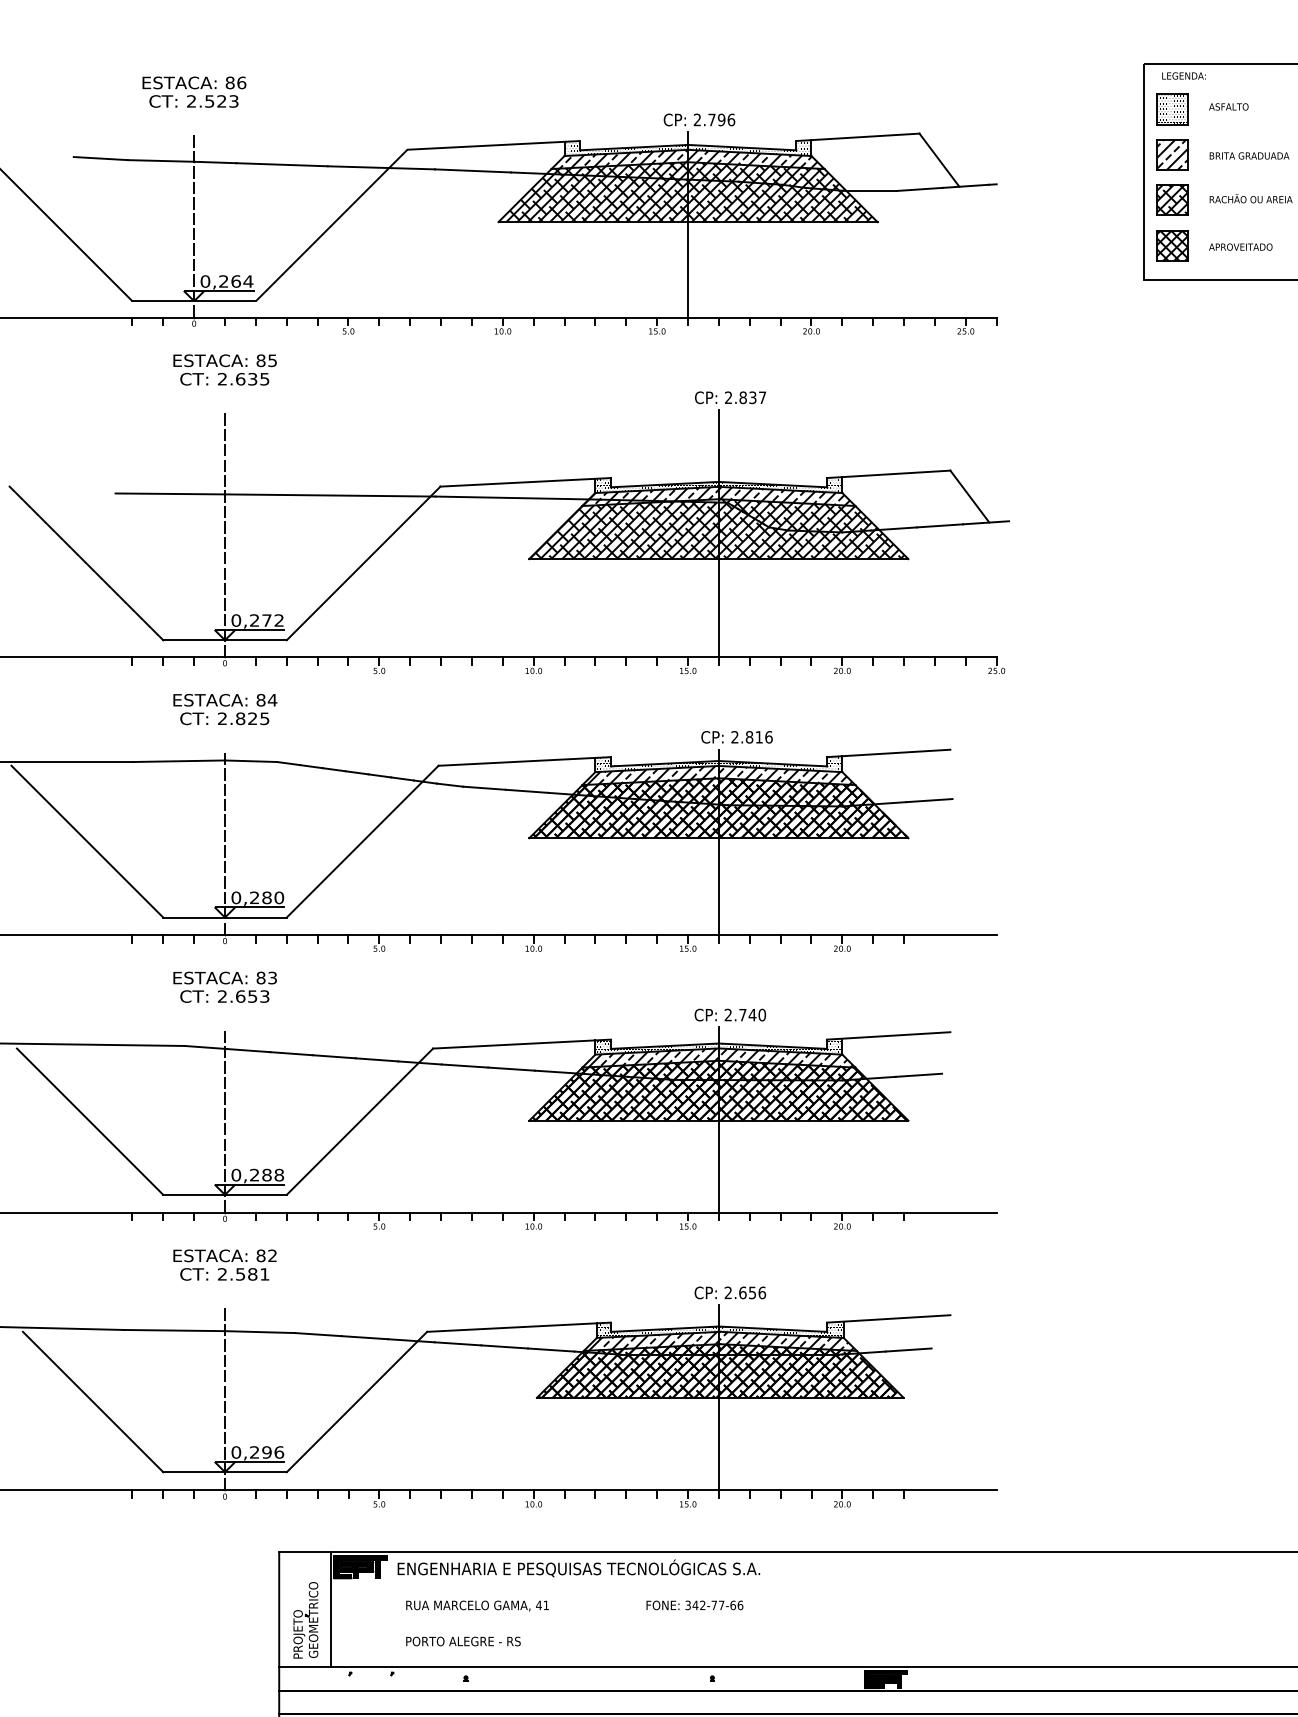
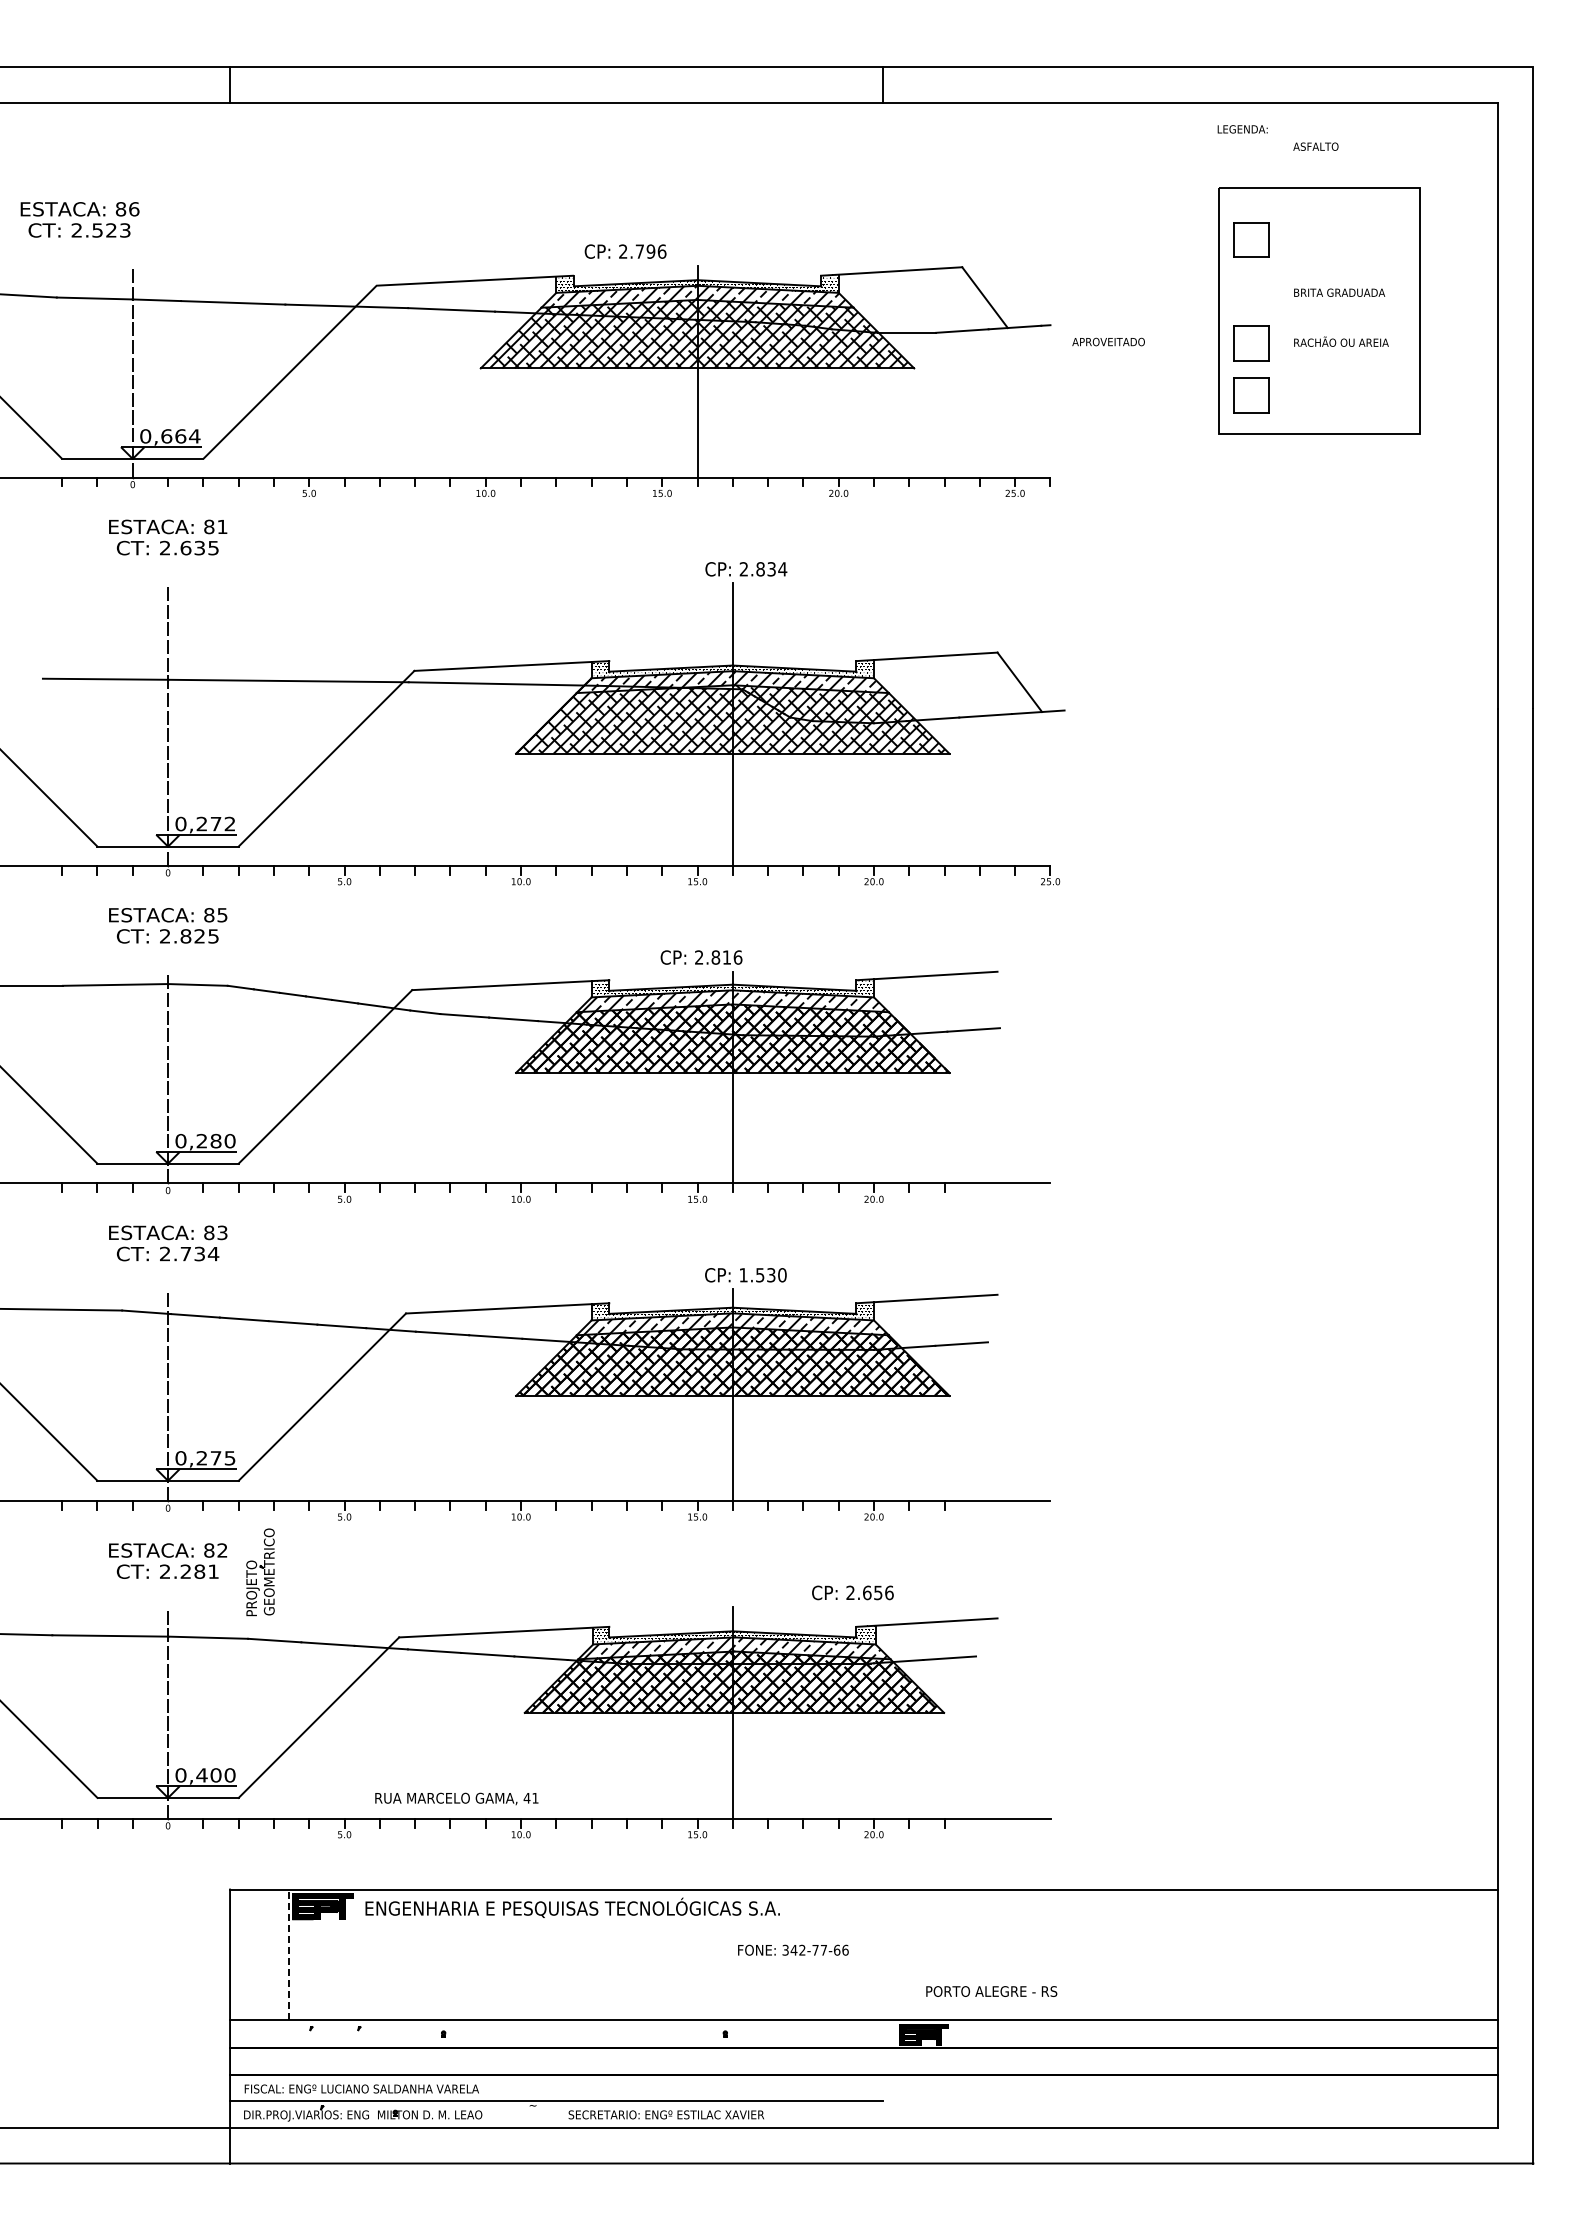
text: (1183, 76) -> (1242, 129), moved
text: (193, 91) -> (79, 219), moved
text: (1228, 106) -> (1315, 146), moved
hatch: (1171, 108) -> (1250, 238), removed
text: (699, 119) -> (625, 251), moved
part: (1172, 154) -> (1251, 291), removed
hatch: (1172, 200) -> (1251, 343), removed
hatch: (1172, 245) -> (1251, 395), removed
text: (1240, 246) -> (1108, 341), moved
text: (223, 281) -> (166, 436), 0,264 -> 0,664
text: (272, 361) -> (222, 527), 85 -> 81
text: (762, 397) -> (782, 569), 2.837 -> 2.834
text: (272, 700) -> (222, 915), 84 -> 85
text: (736, 737) -> (701, 957), moved
text: (252, 996) -> (199, 1253), 2.653 -> 2.734
text: (740, 1015) -> (757, 1275), 2.740 -> 1.530
text: (272, 1175) -> (222, 1458), 0,288 -> 0,275
text: (240, 1274) -> (185, 1571), 2.581 -> 2.281
text: (729, 1292) -> (852, 1592), moved
text: (266, 1452) -> (215, 1775), 0,296 -> 0,400
text: (695, 1604) -> (793, 1949), moved
text: (477, 1605) -> (456, 1798), moved
line: (330, 1609) -> (288, 1954), solid -> dashed
part: (305, 1620) -> (260, 1572), moved
text: (463, 1641) -> (991, 1991), moved

